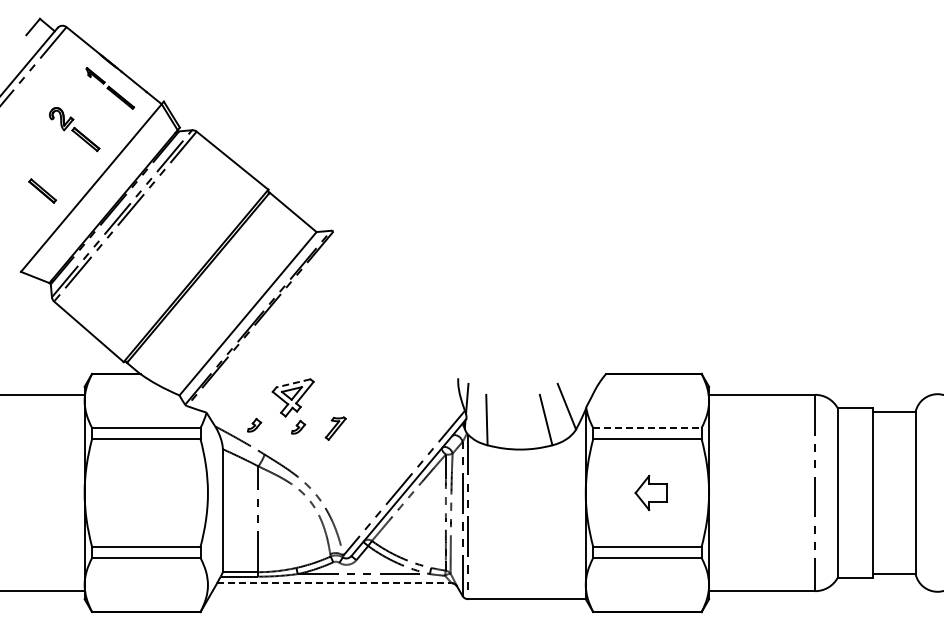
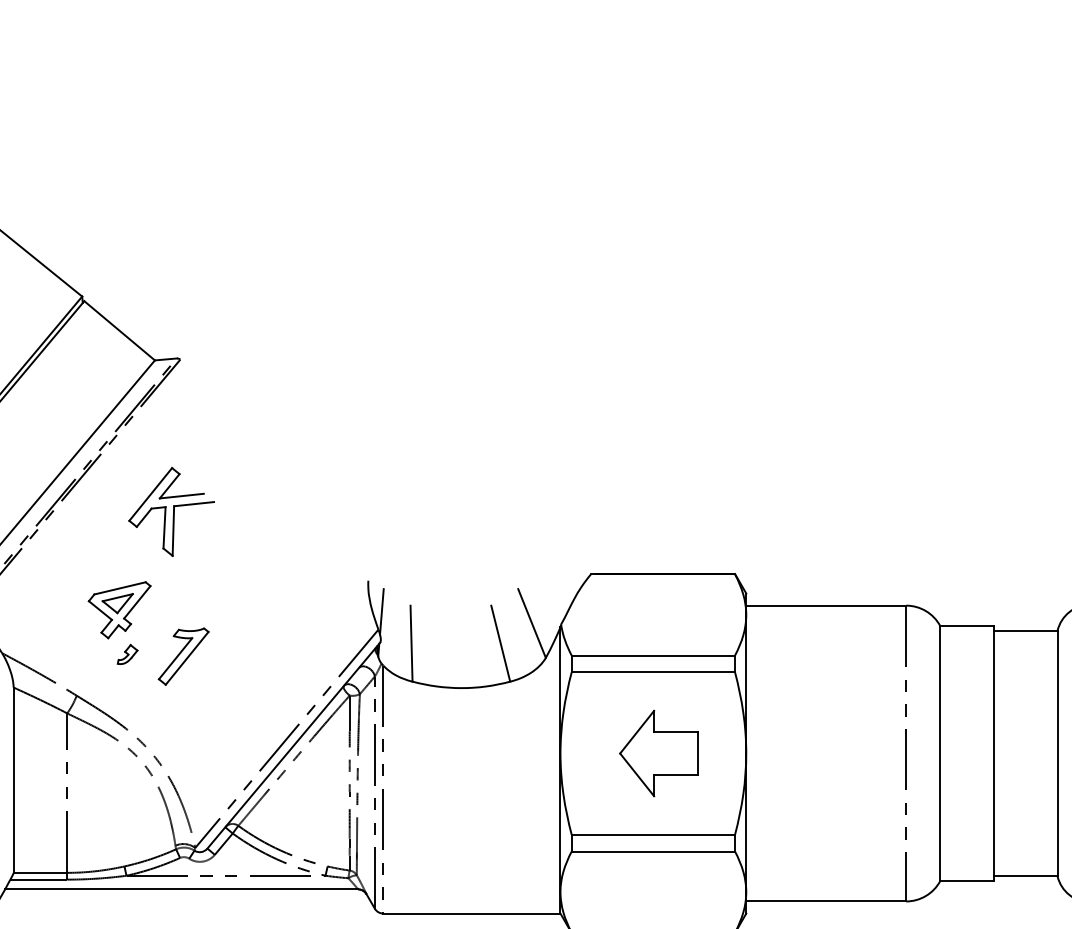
part: (327, 332) -> (171, 511), added
line: (293, 383) -> (120, 588), dashed -> solid
part: (254, 424) -> (61, 650), removed
line: (647, 427) -> (653, 654), dashed -> solid
part: (335, 428) -> (183, 656), size x1.67
part: (650, 492) -> (657, 752), size x1.67
line: (334, 583) -> (181, 889), dashed -> solid

